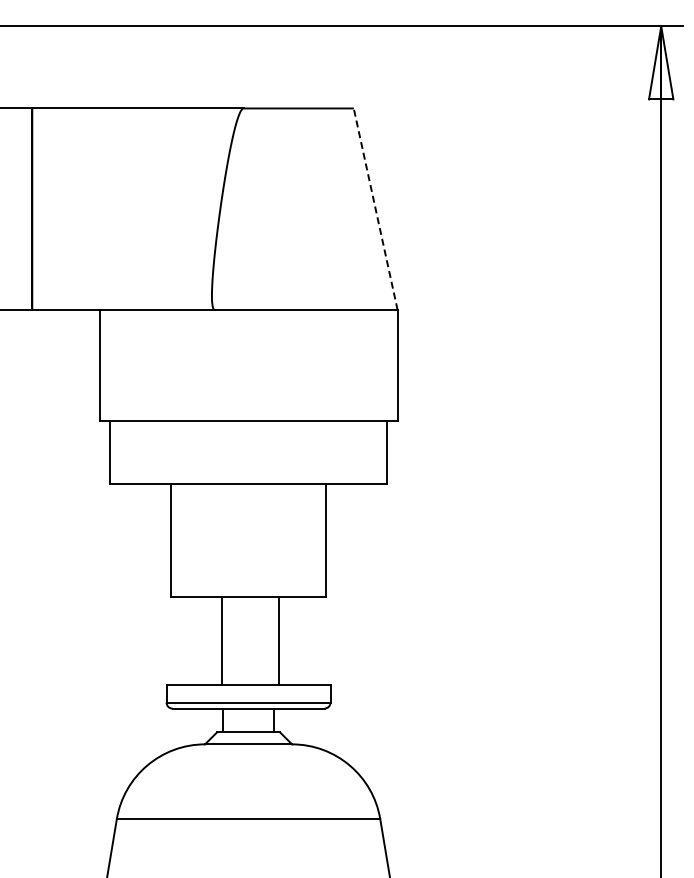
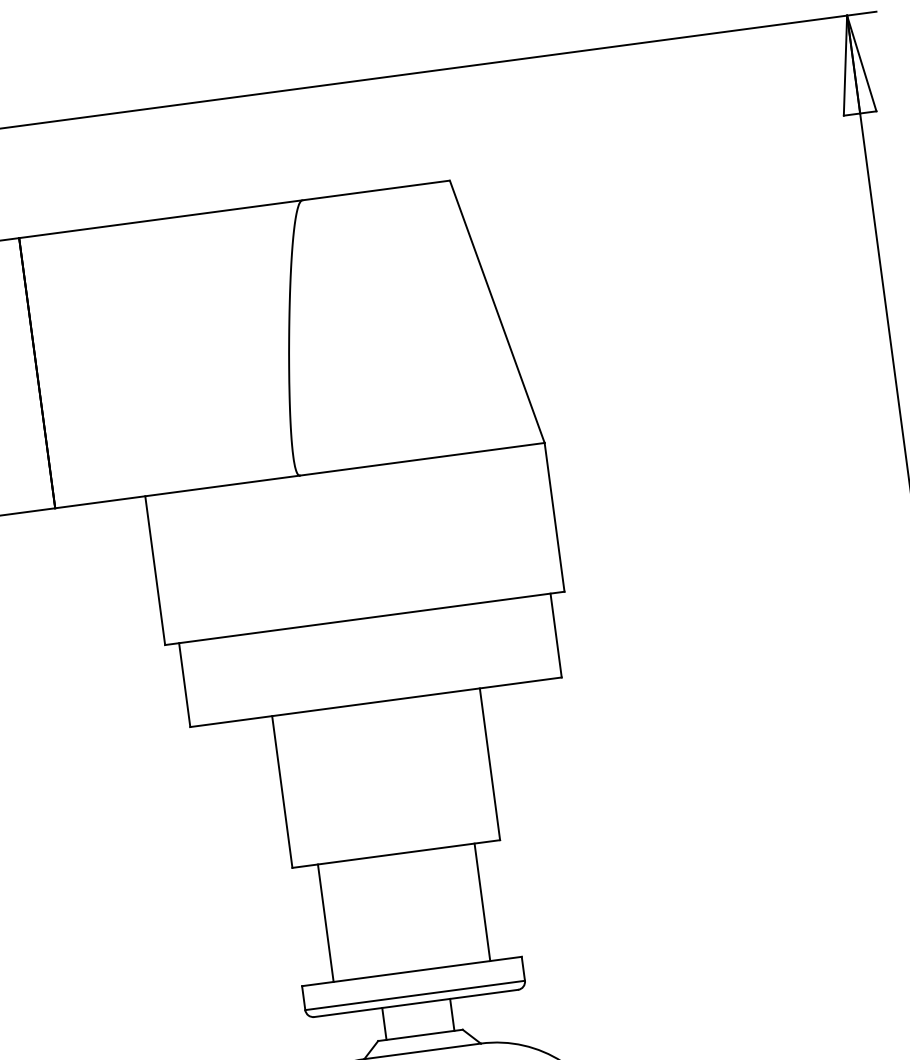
line: (375, 208) -> (496, 310), dashed -> solid
line: (222, 640) -> (326, 922), moved
line: (279, 640) -> (482, 901), moved

